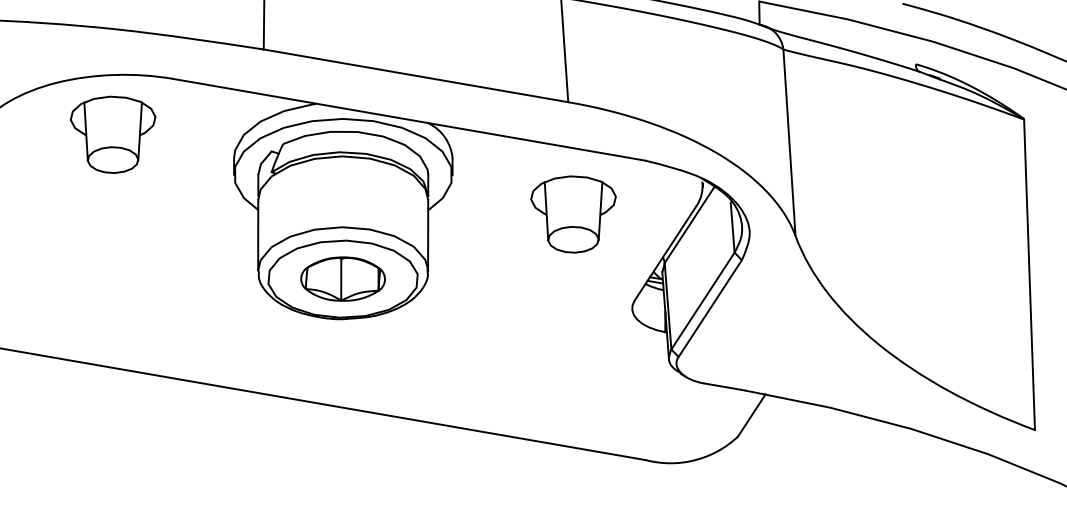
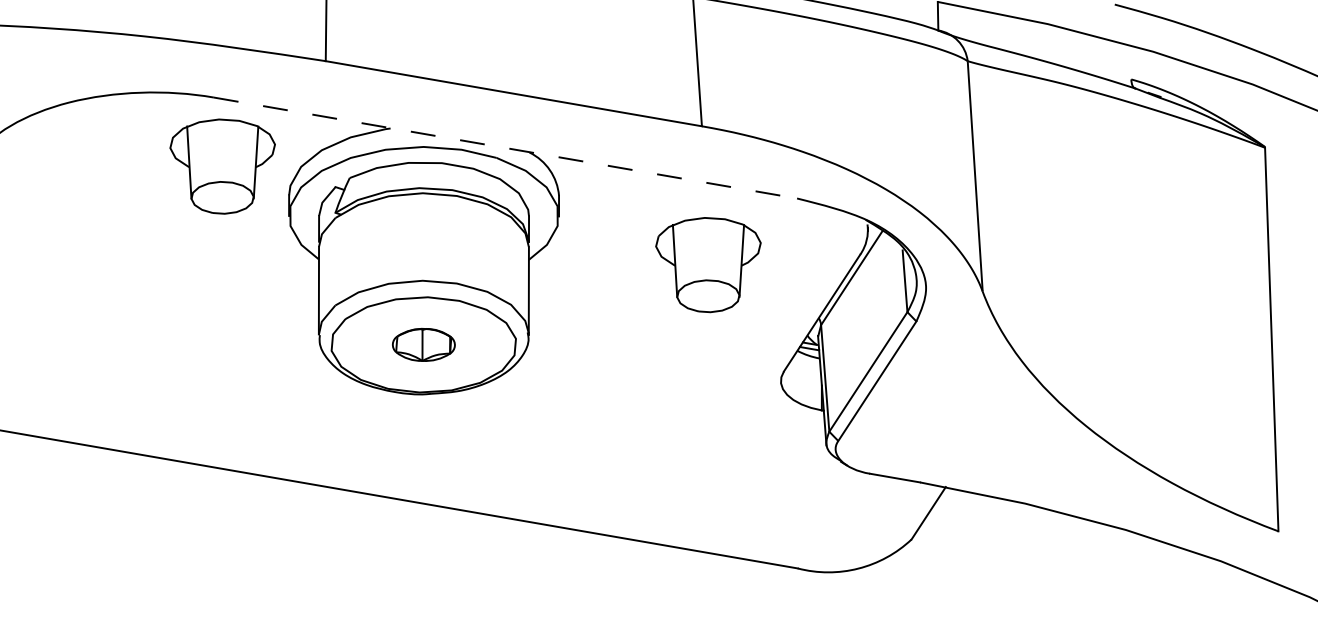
line: (409, 120) -> (505, 148), solid -> dashed
part: (112, 134) -> (222, 166), moved
part: (342, 278) -> (423, 344), size x0.6

